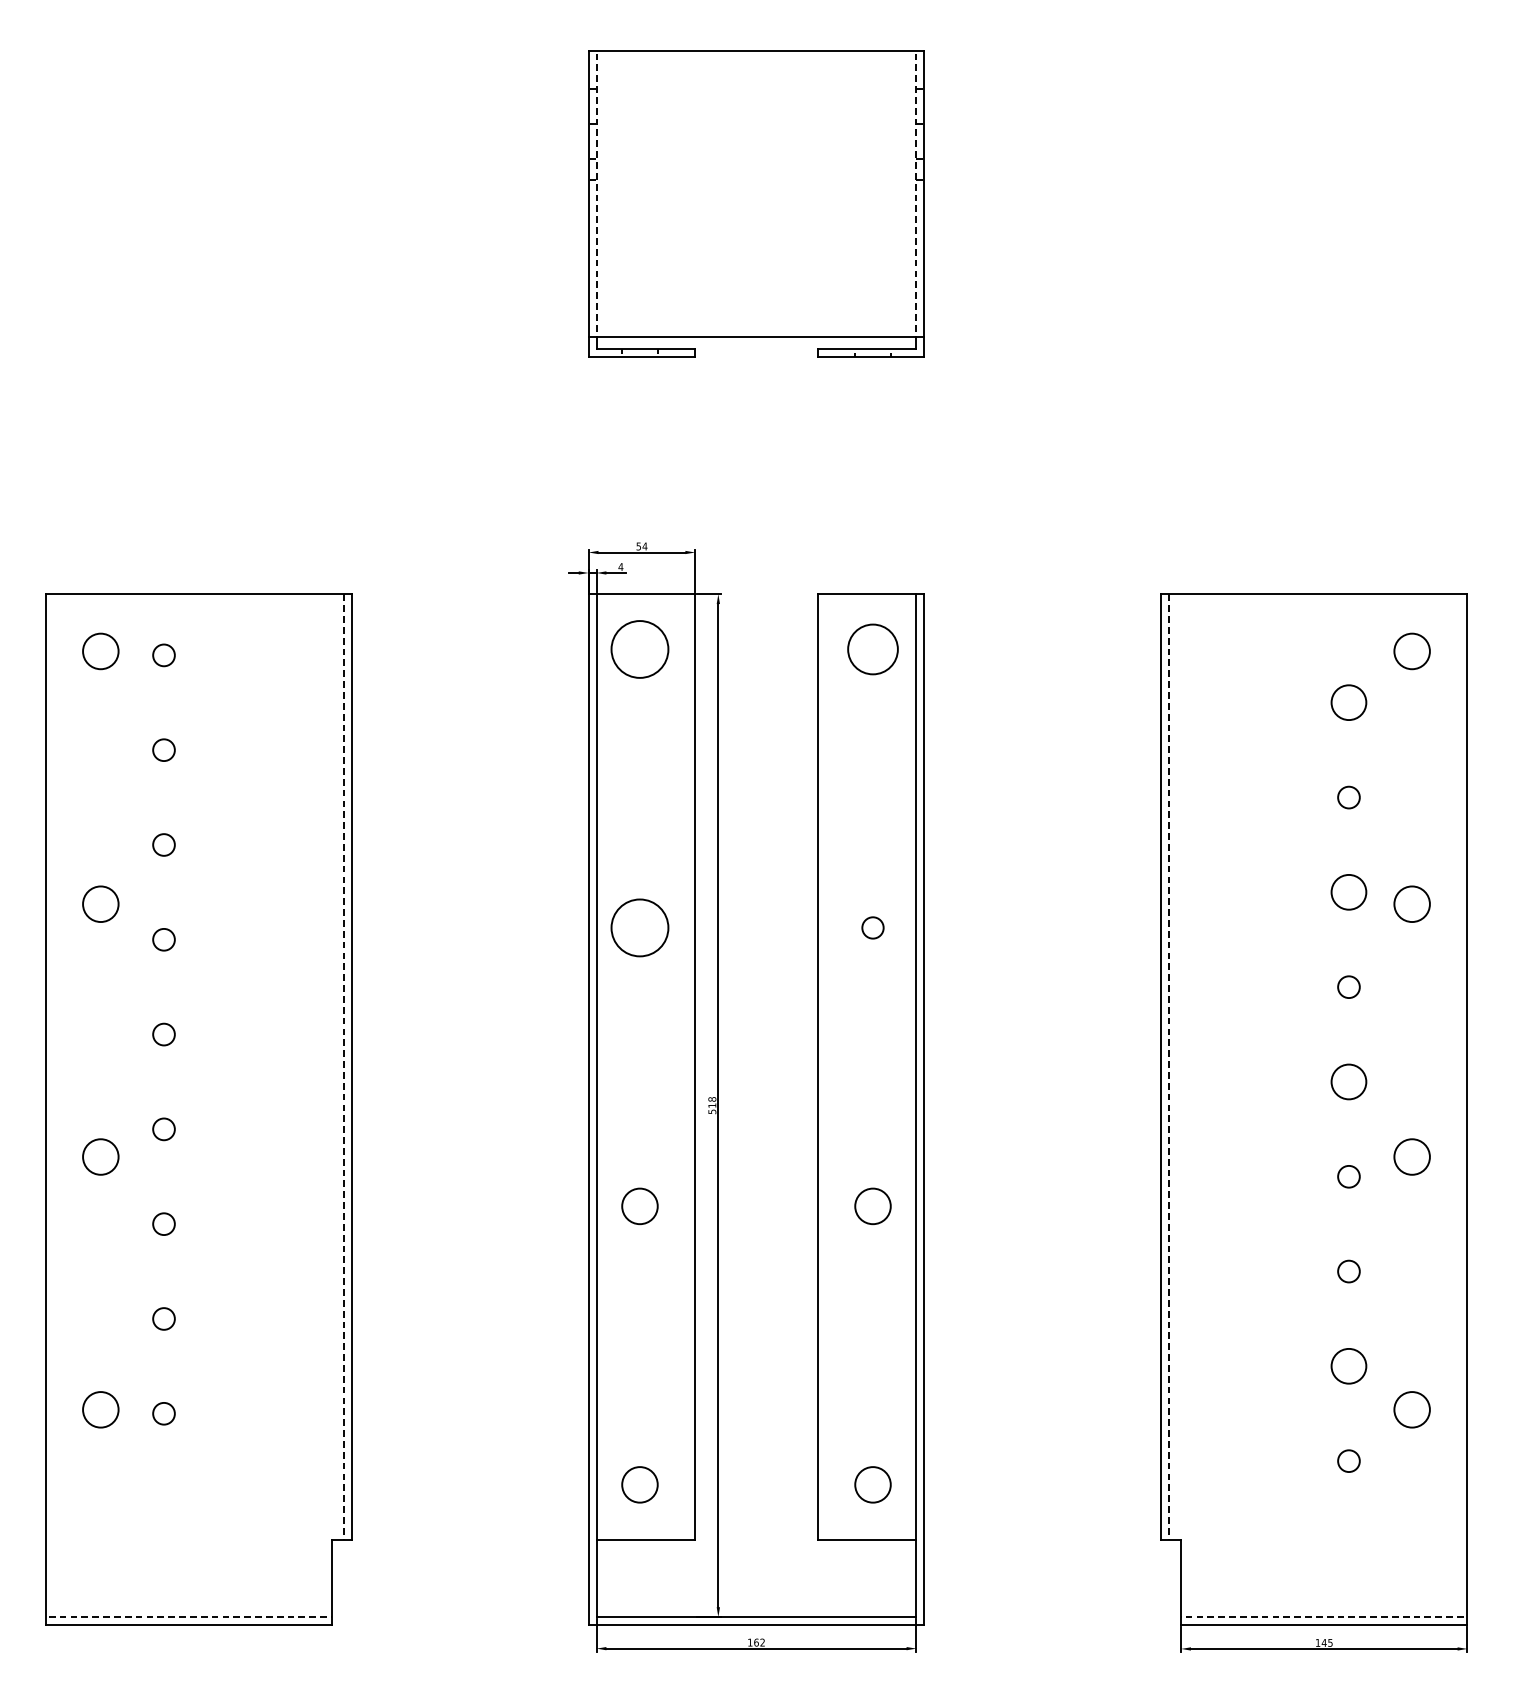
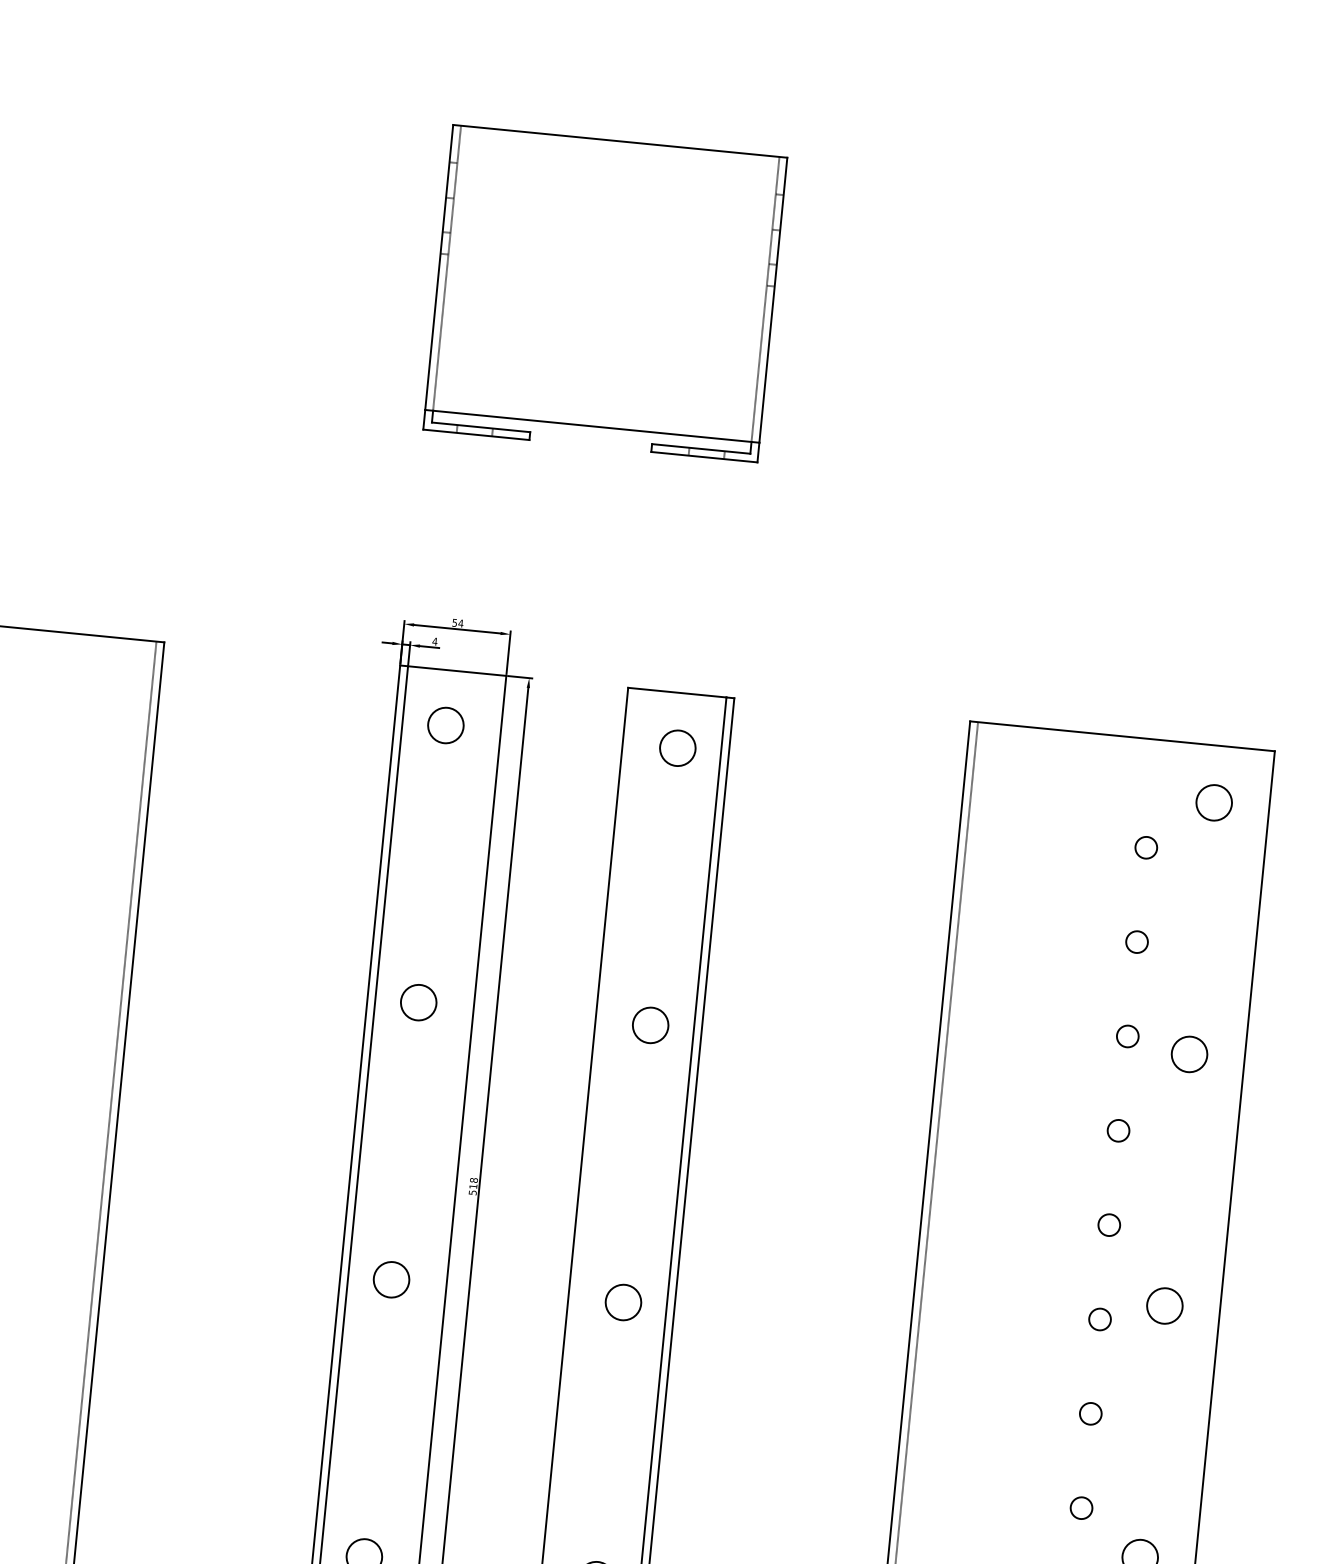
circle: (639, 649) -> (445, 725), size x0.62
circle: (872, 649) -> (677, 748), size x0.71
circle: (1348, 702) -> (1145, 847), size x0.62
circle: (1348, 892) -> (1127, 1036), size x0.62
circle: (639, 927) -> (418, 1002), size x0.62
circle: (872, 927) -> (650, 1024), size x1.67
circle: (1348, 1081) -> (1108, 1224), size x0.62
circle: (1348, 1366) -> (1081, 1508), size x0.62

